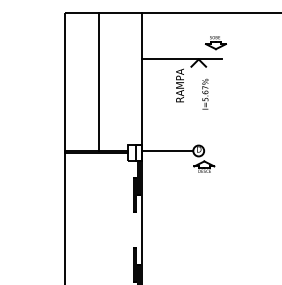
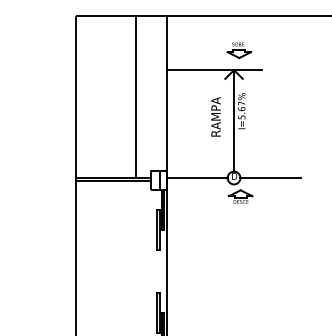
part: (216, 42) -> (239, 50), moved
line: (98, 81) -> (136, 96), moved
text: (179, 85) -> (215, 116), moved
line: (199, 102) -> (234, 120), added
line: (229, 151) -> (270, 178), added

